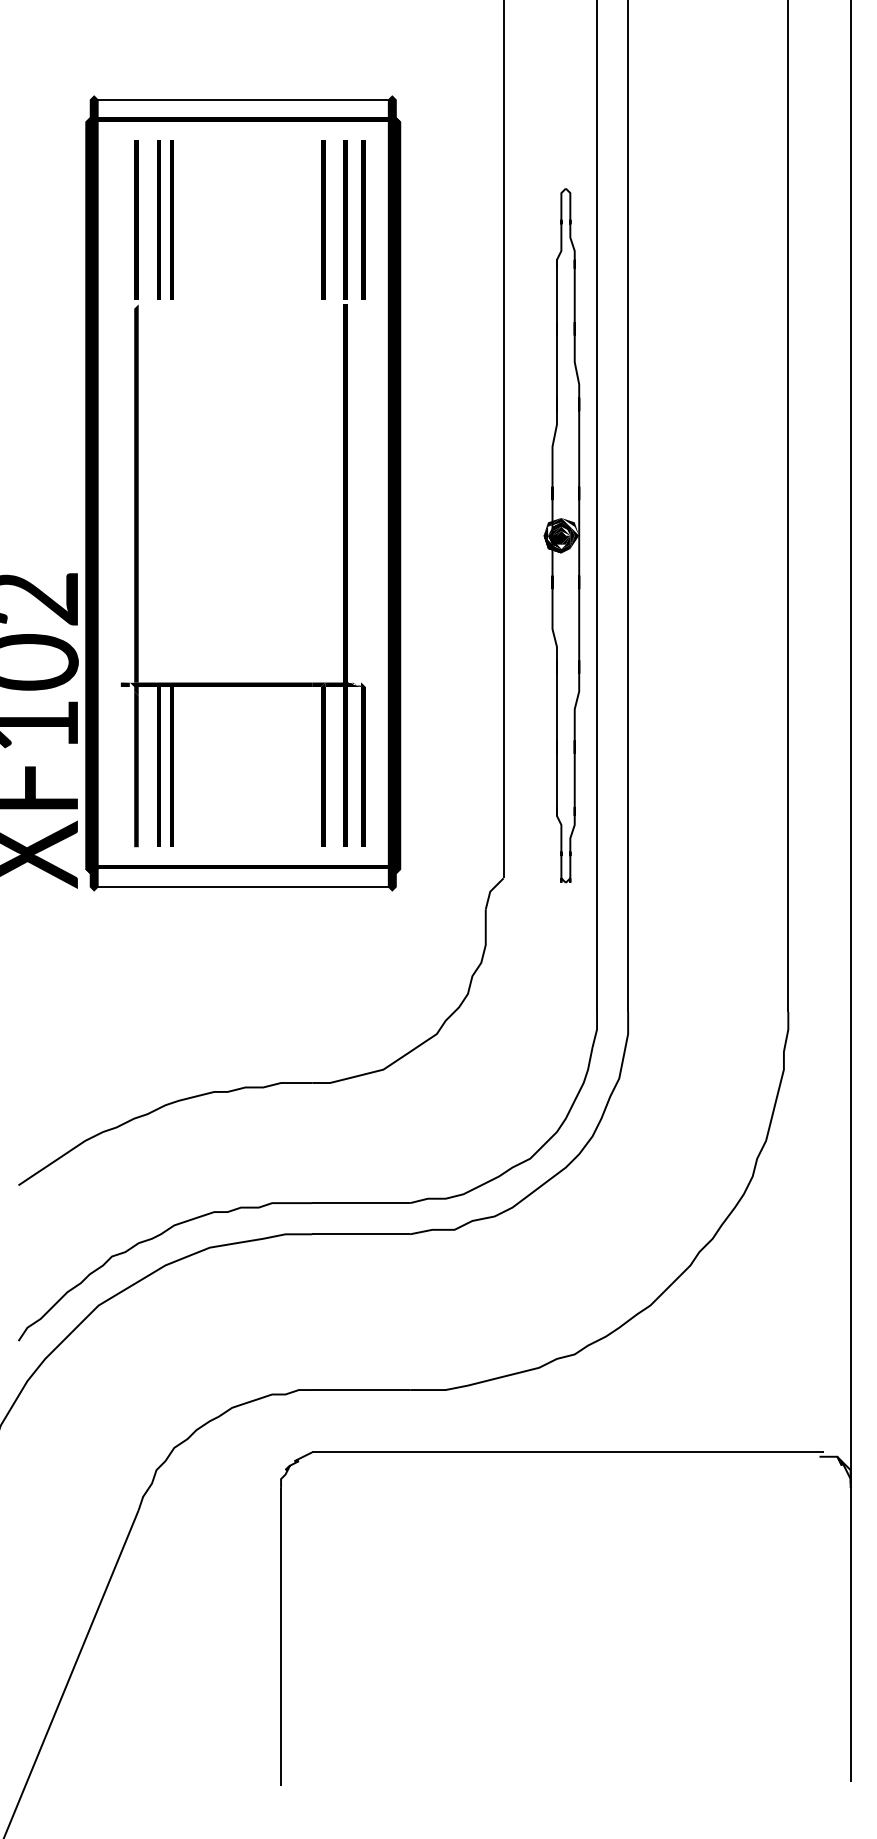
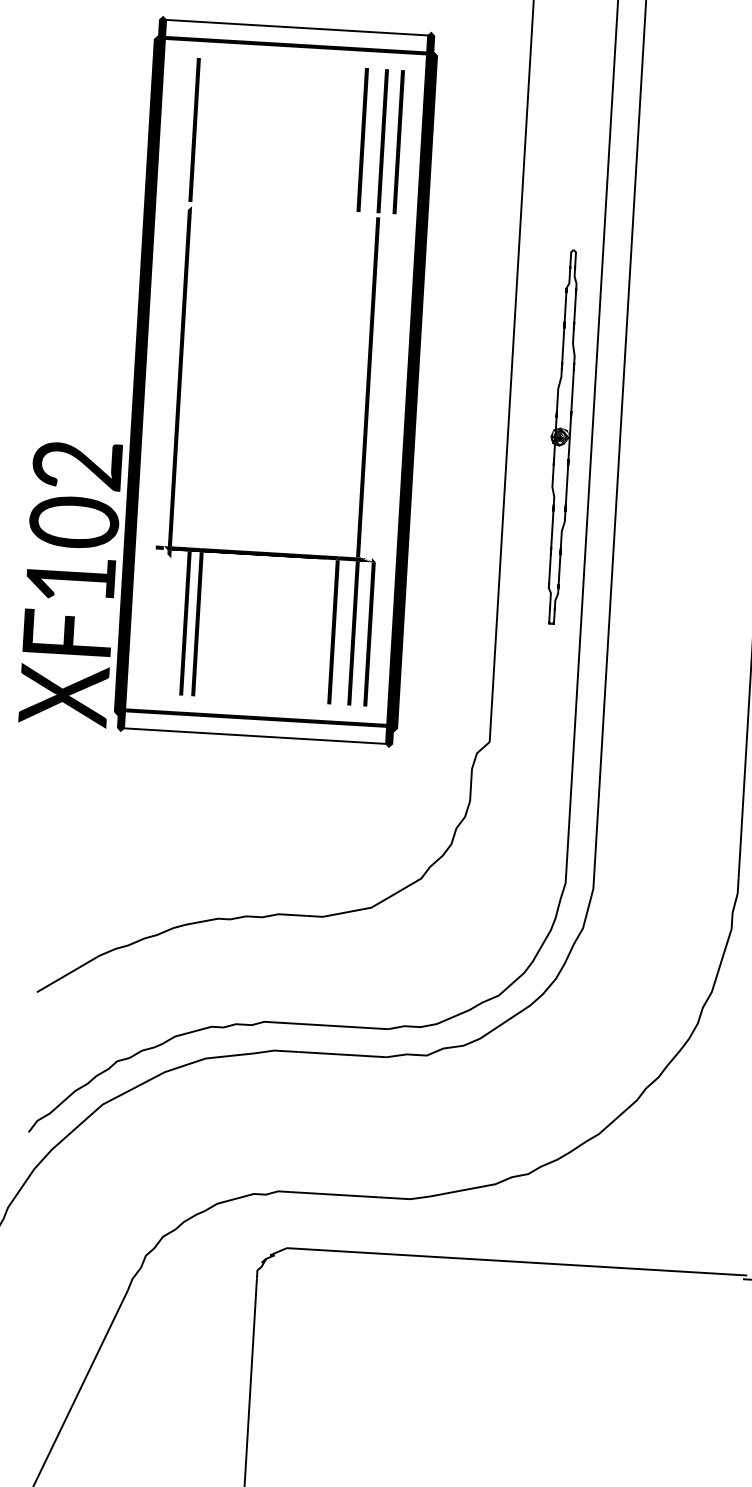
line: (158, 219) -> (214, 130), removed
fill: (171, 219) -> (226, 131), removed
part: (561, 535) -> (560, 436), size x0.6
fill: (136, 767) -> (165, 622), removed

